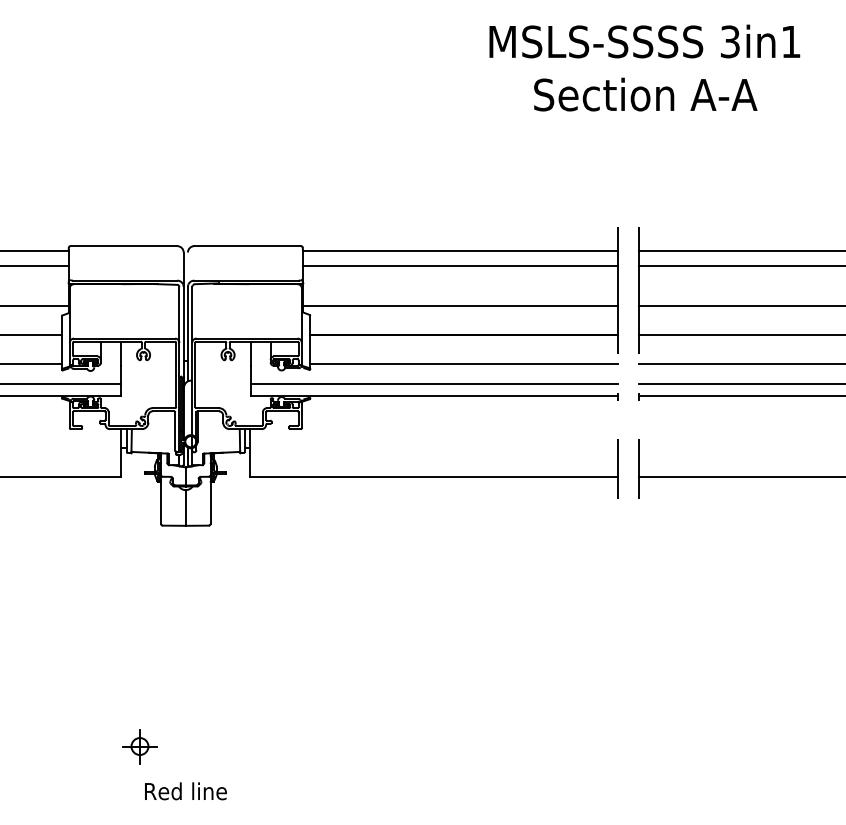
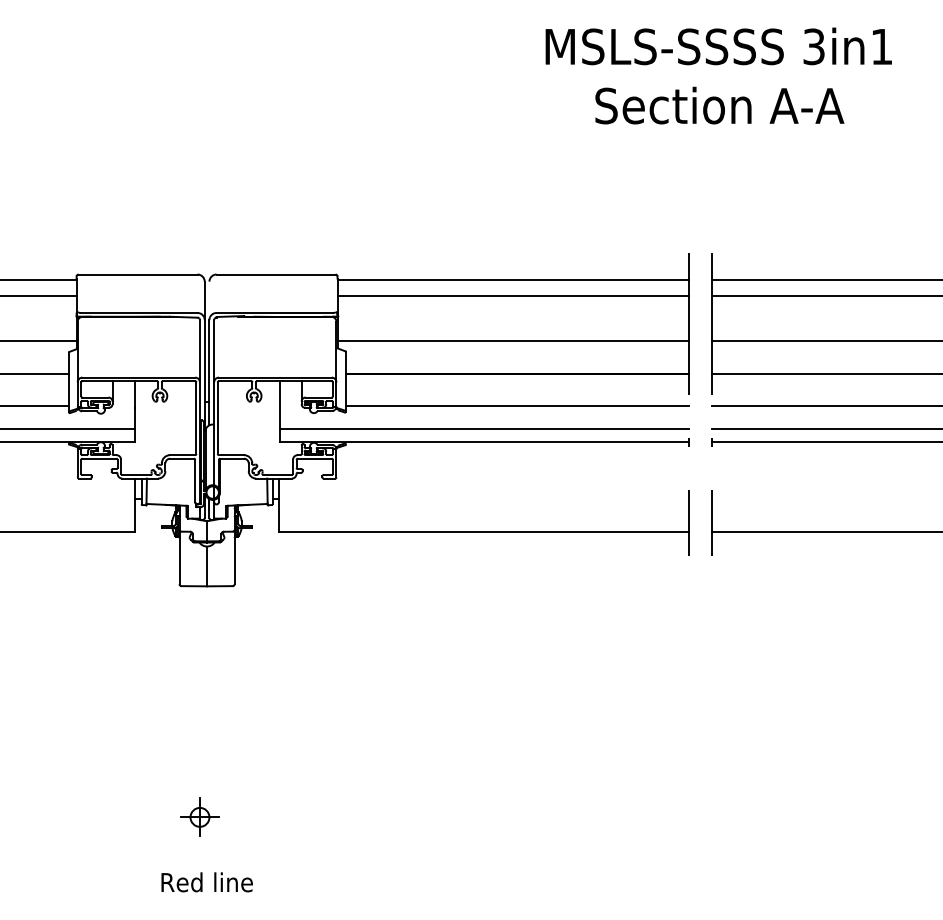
part: (139, 745) -> (199, 816), moved

